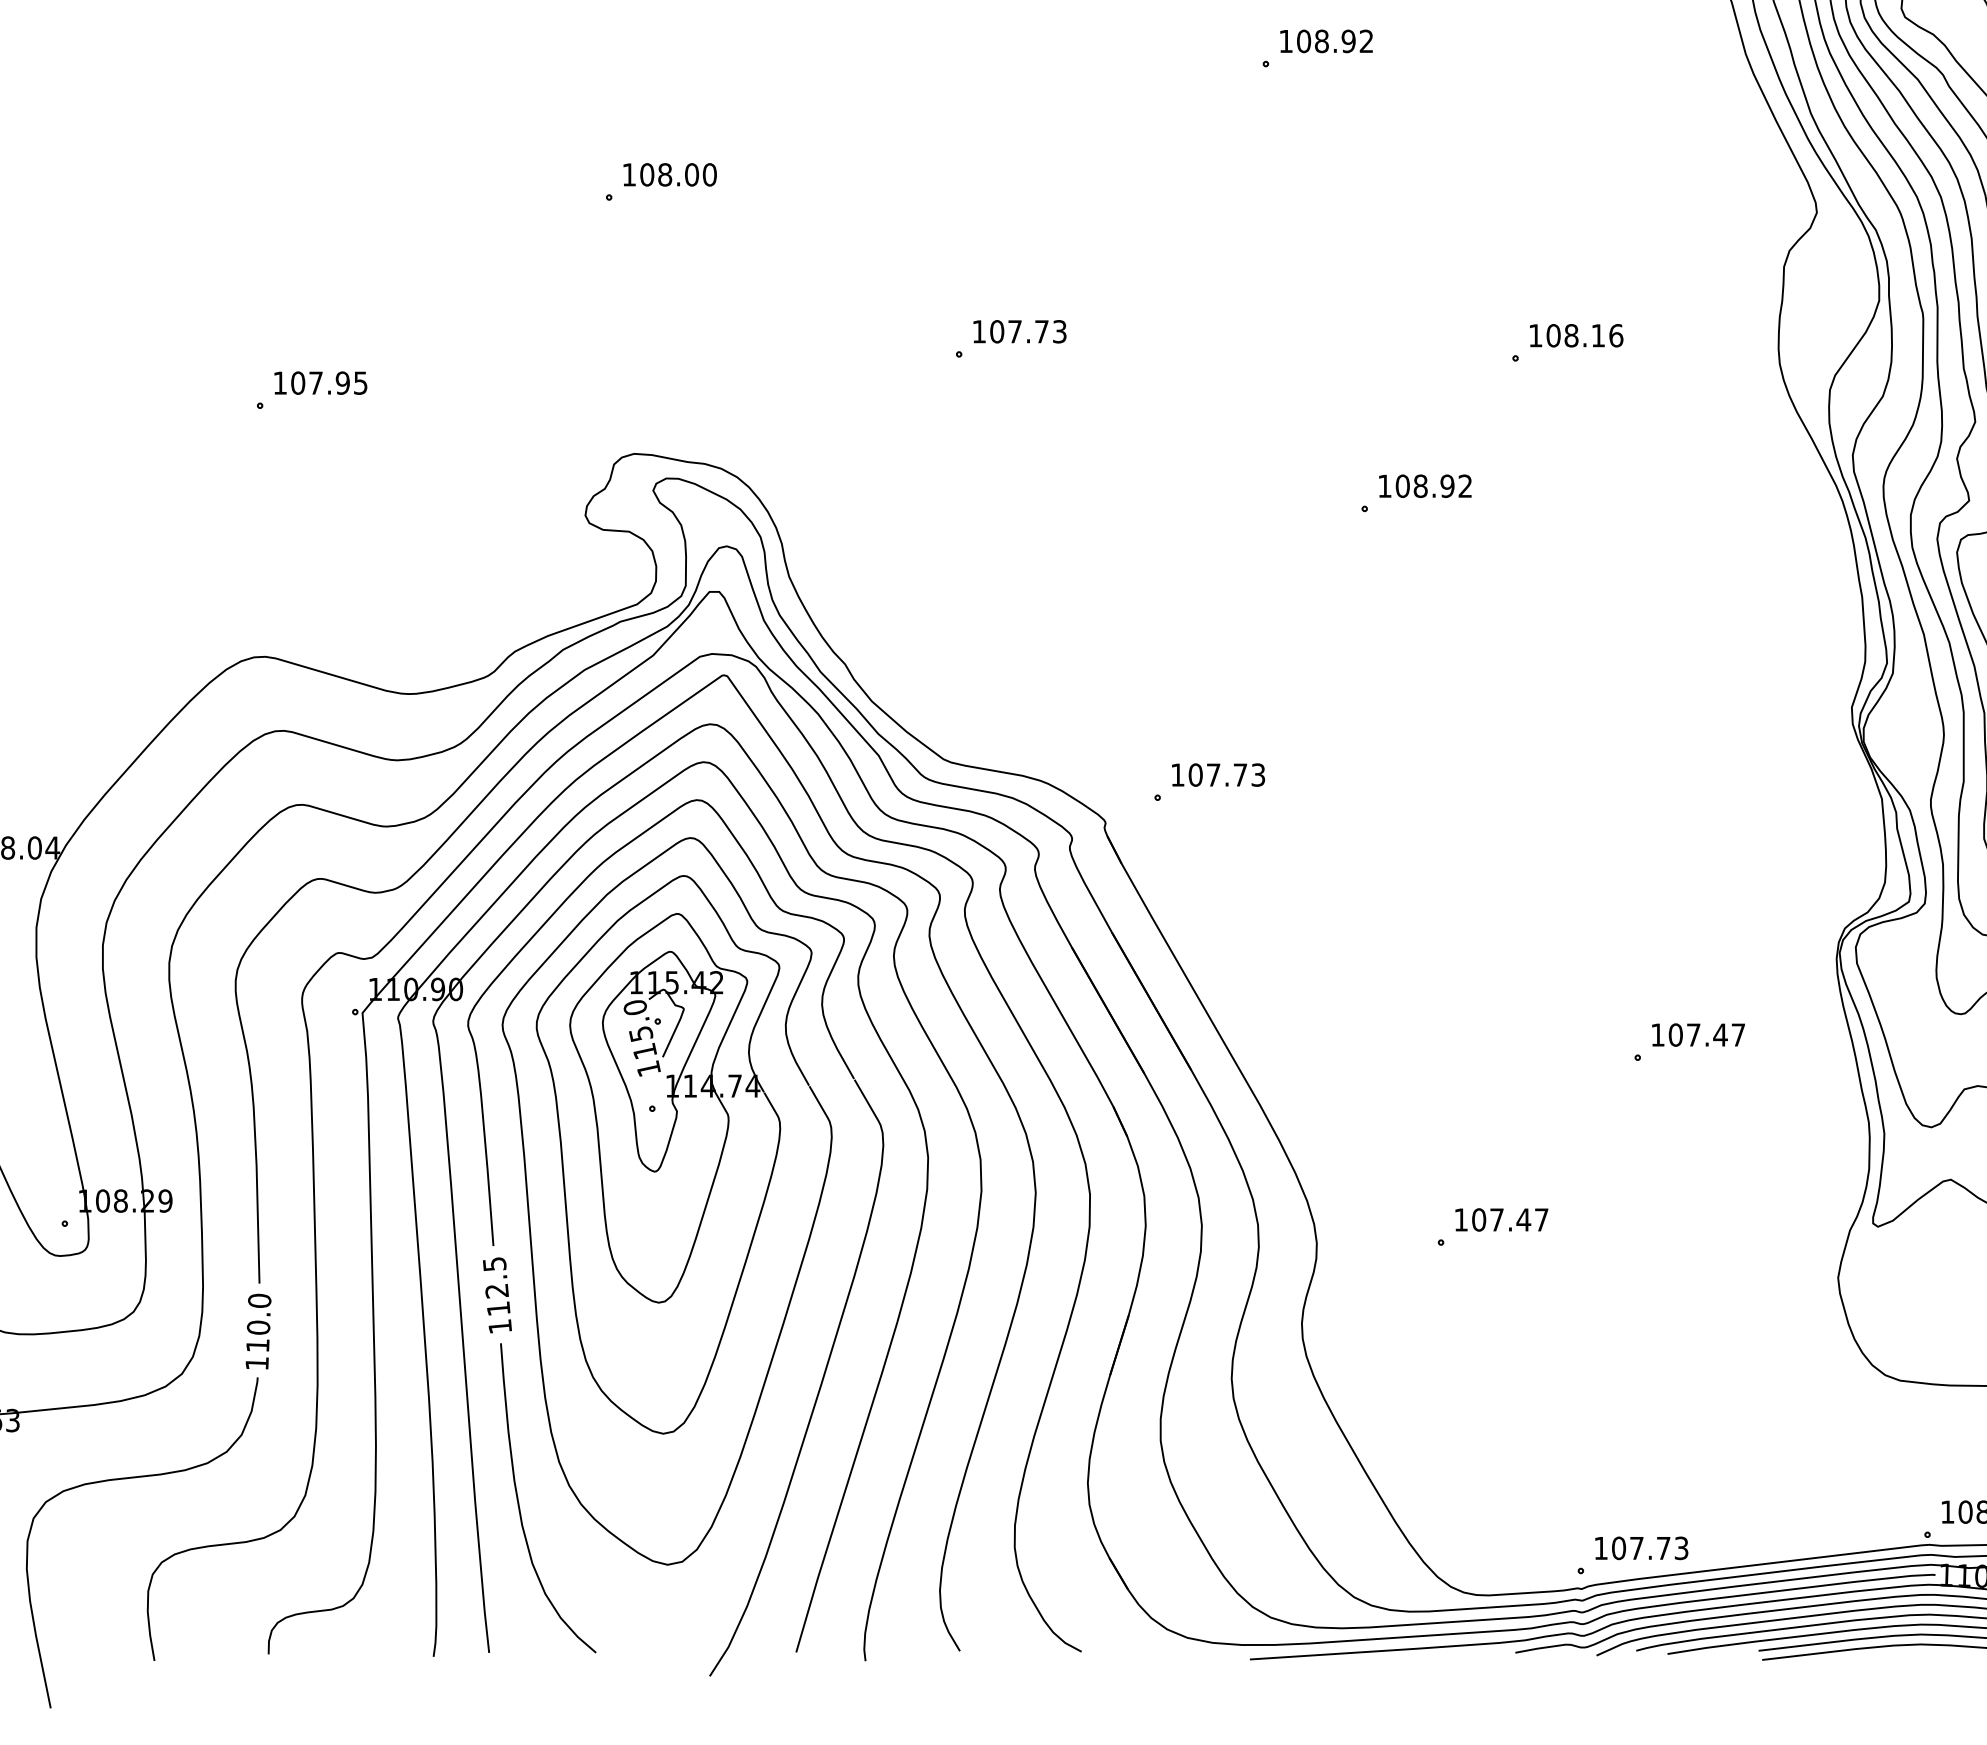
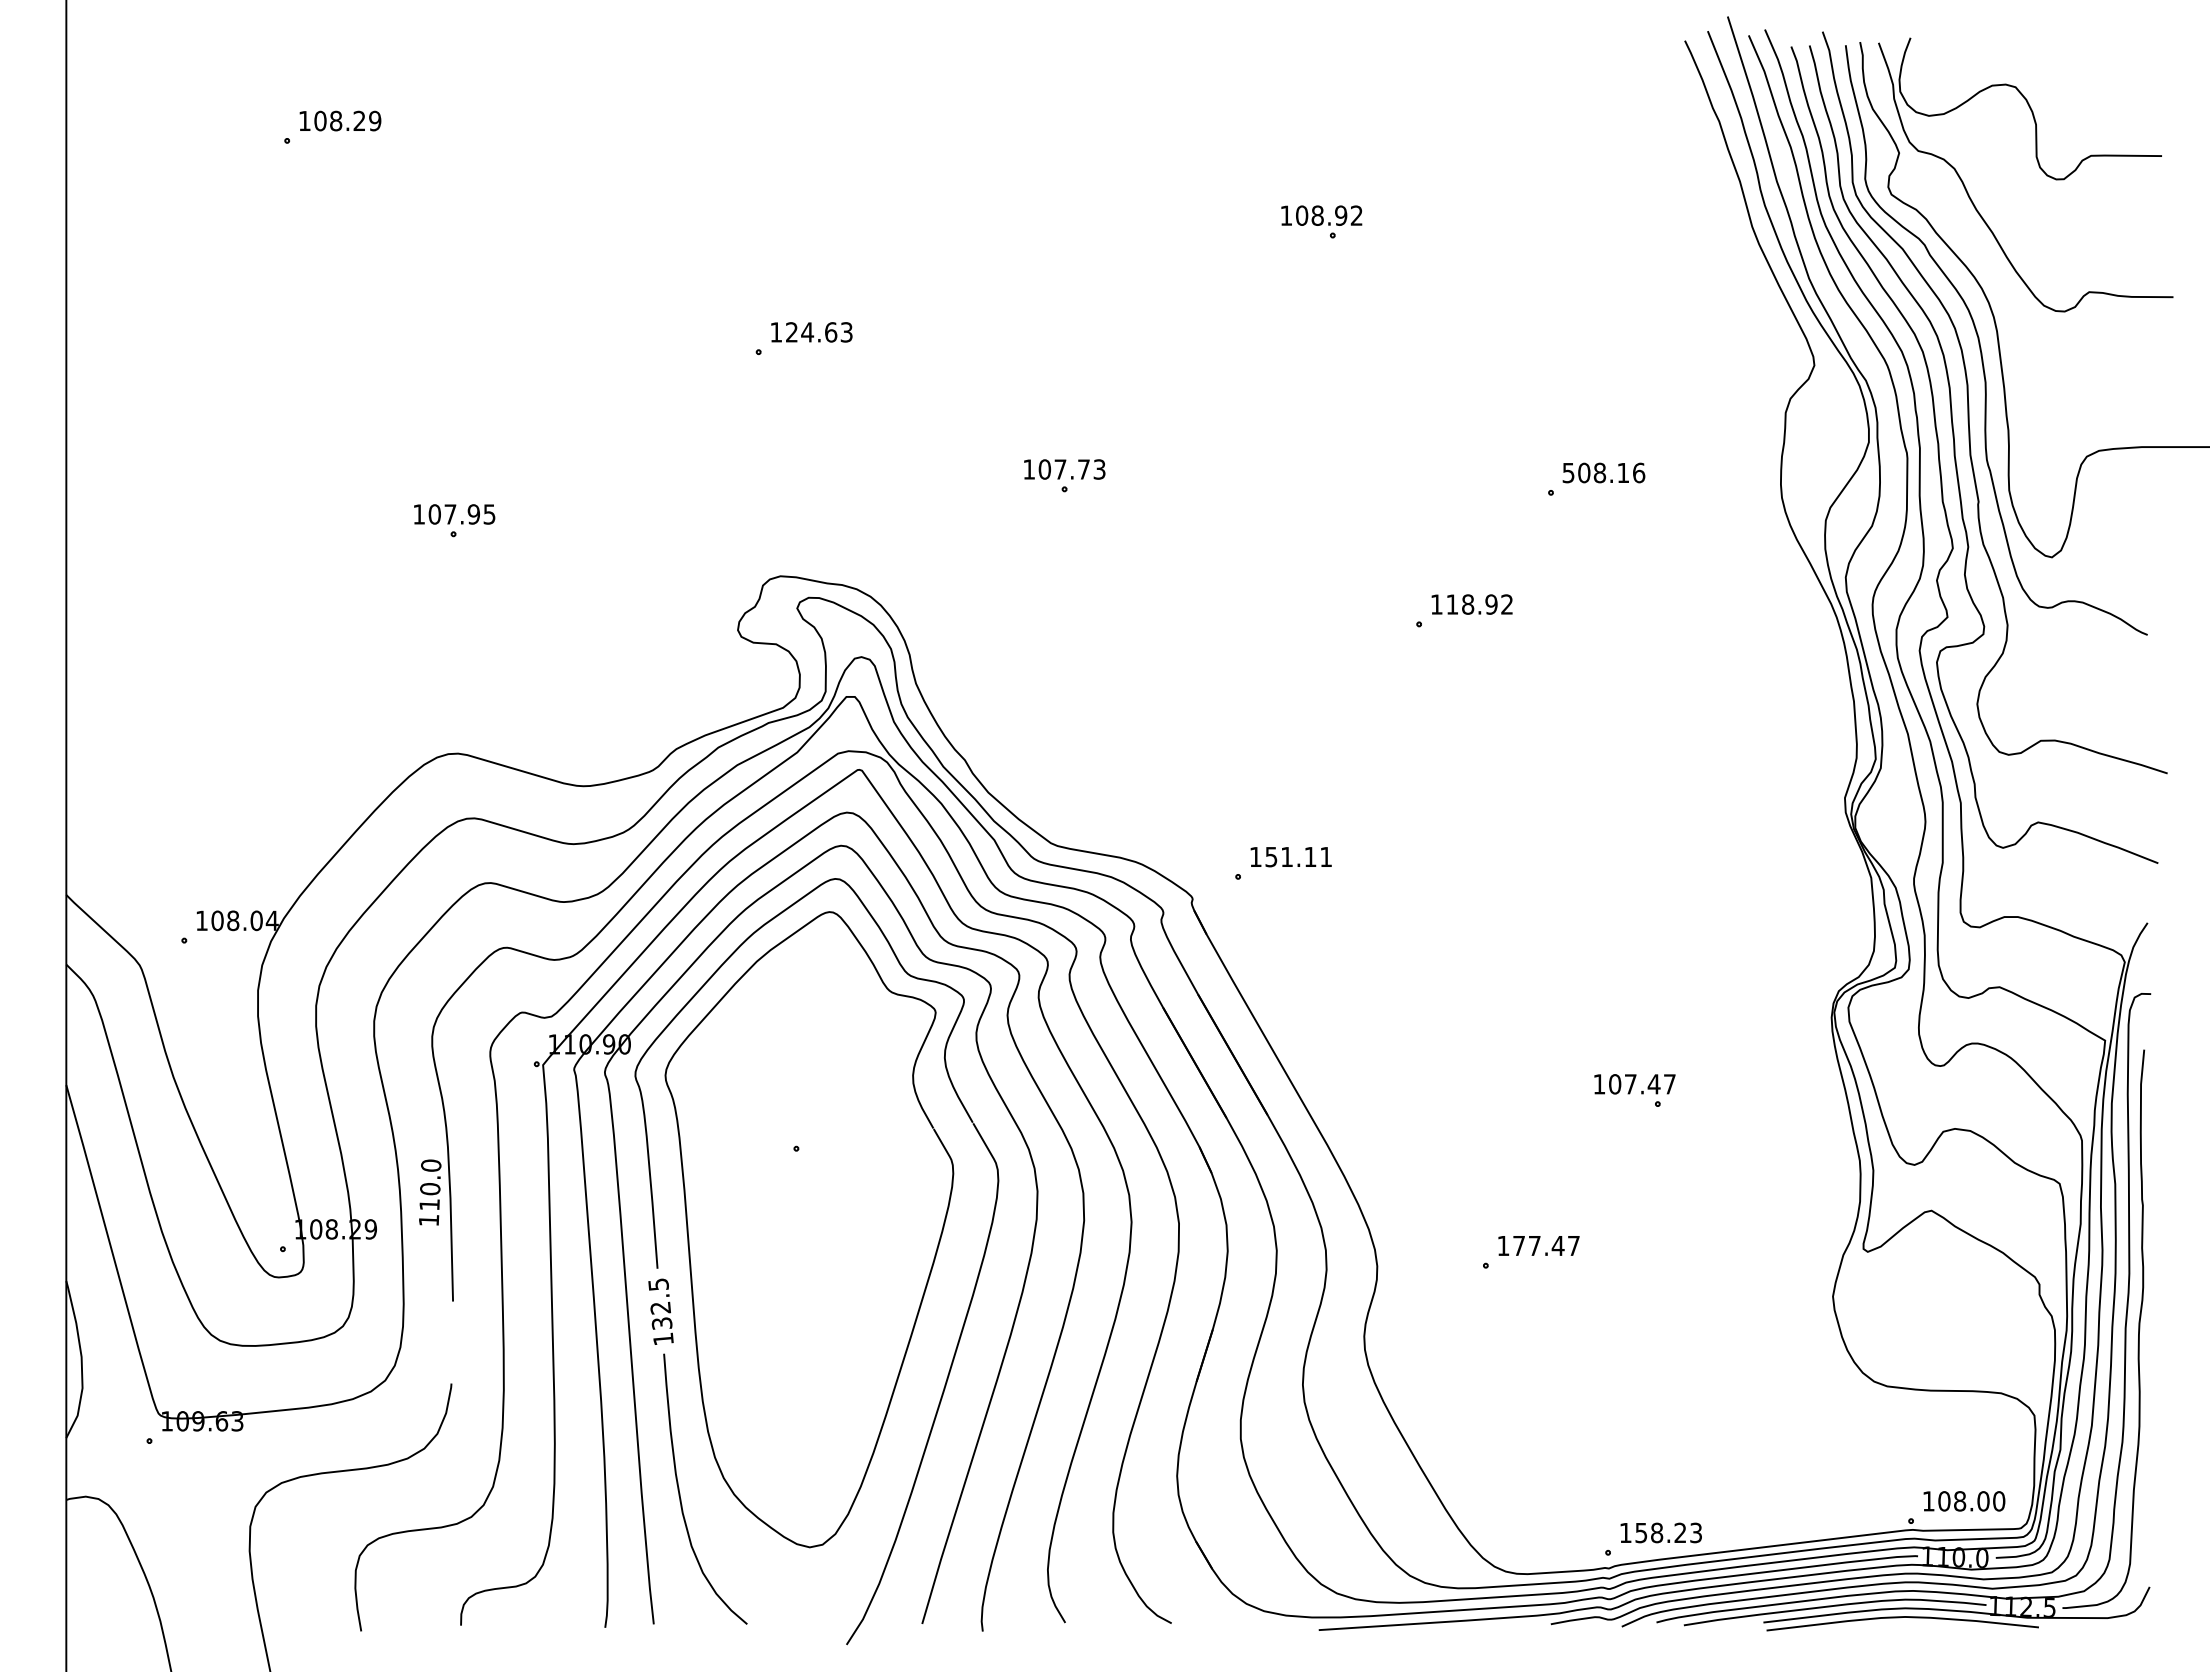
text: (1326, 41) -> (1321, 215), moved
text: (677, 175) -> (818, 332), 108.00 -> 124.63
text: (1019, 331) -> (1064, 469), moved
text: (1535, 336) -> (1568, 473), 108.16 -> 508.16
text: (320, 383) -> (454, 514), moved
text: (1402, 486) -> (1452, 604), 108.92 -> 118.92
text: (1226, 774) -> (1298, 856), 107.73 -> 151.11
text: (1698, 1035) -> (1634, 1084), moved
part: (658, 1154) -> (801, 1188), removed
text: (1479, 1219) -> (1519, 1245), 107.47 -> 177.47
text: (497, 1308) -> (661, 1323), 112.5 -> 132.5
text: (258, 1331) -> (430, 1192), moved
text: (1640, 1547) -> (1660, 1532), 107.73 -> 158.23

